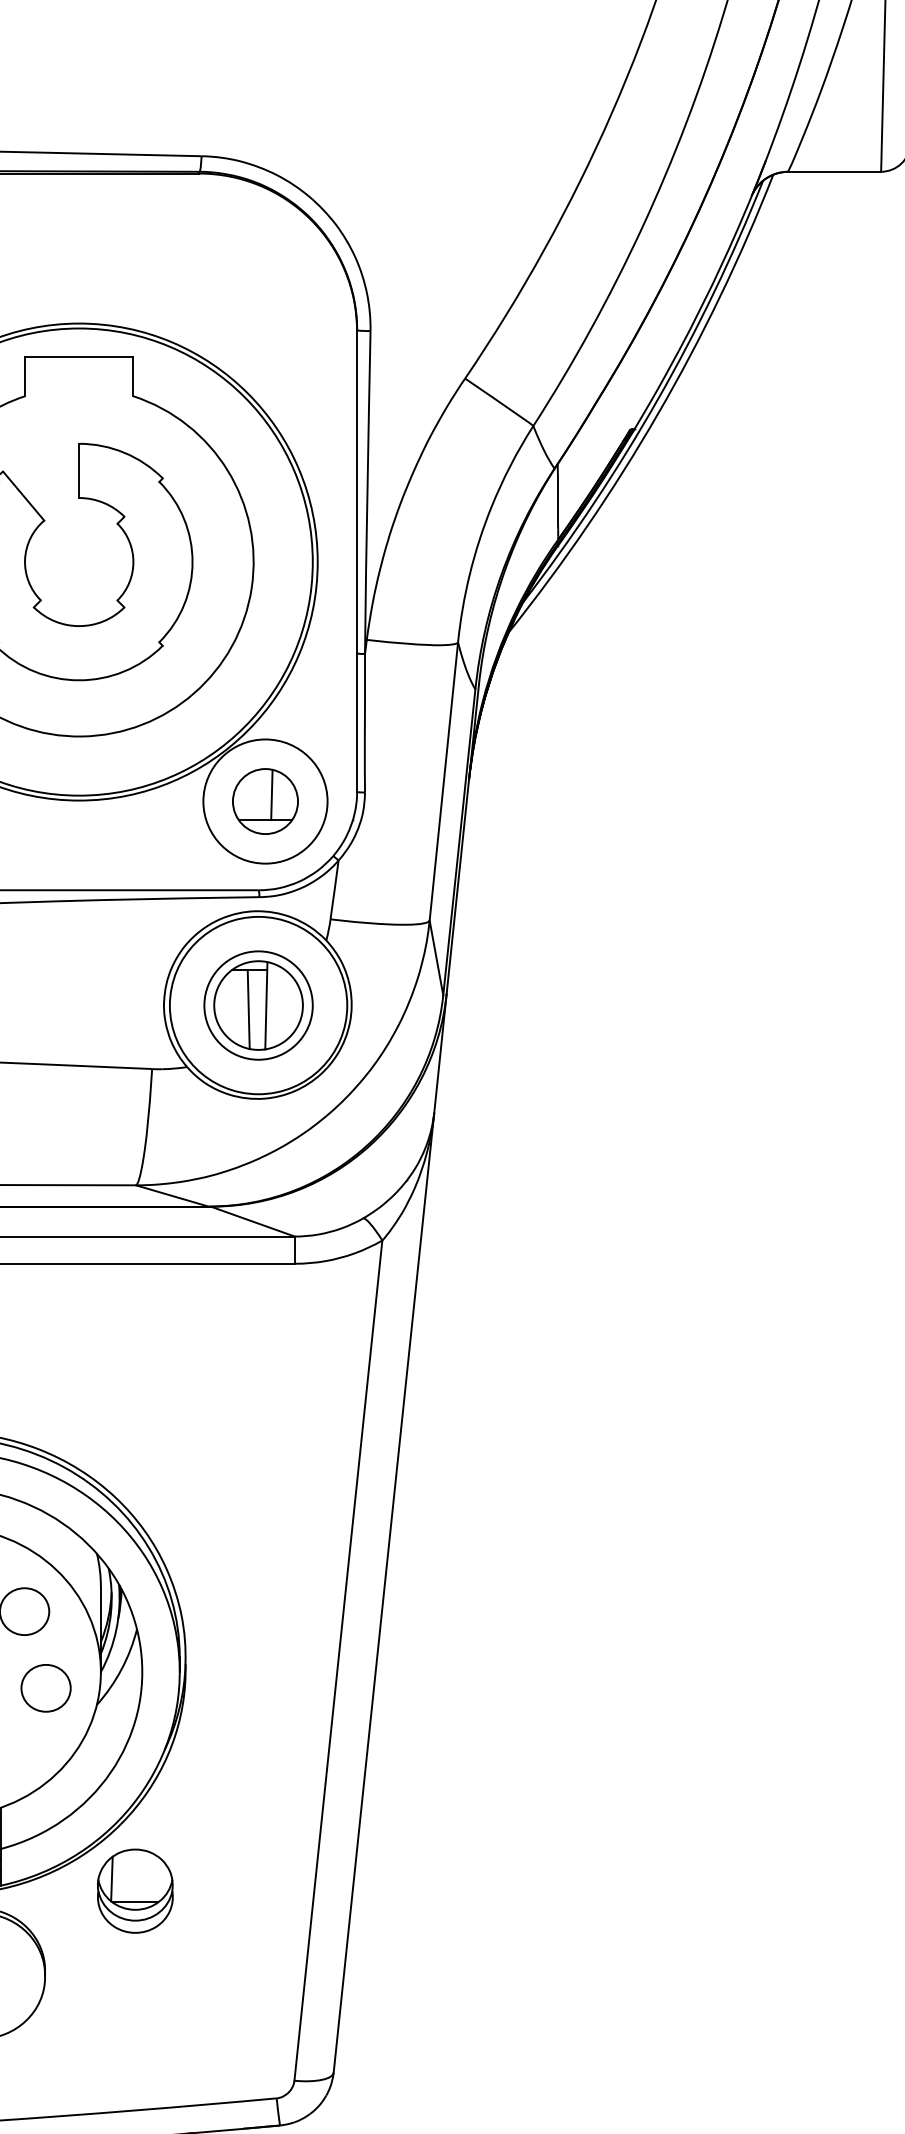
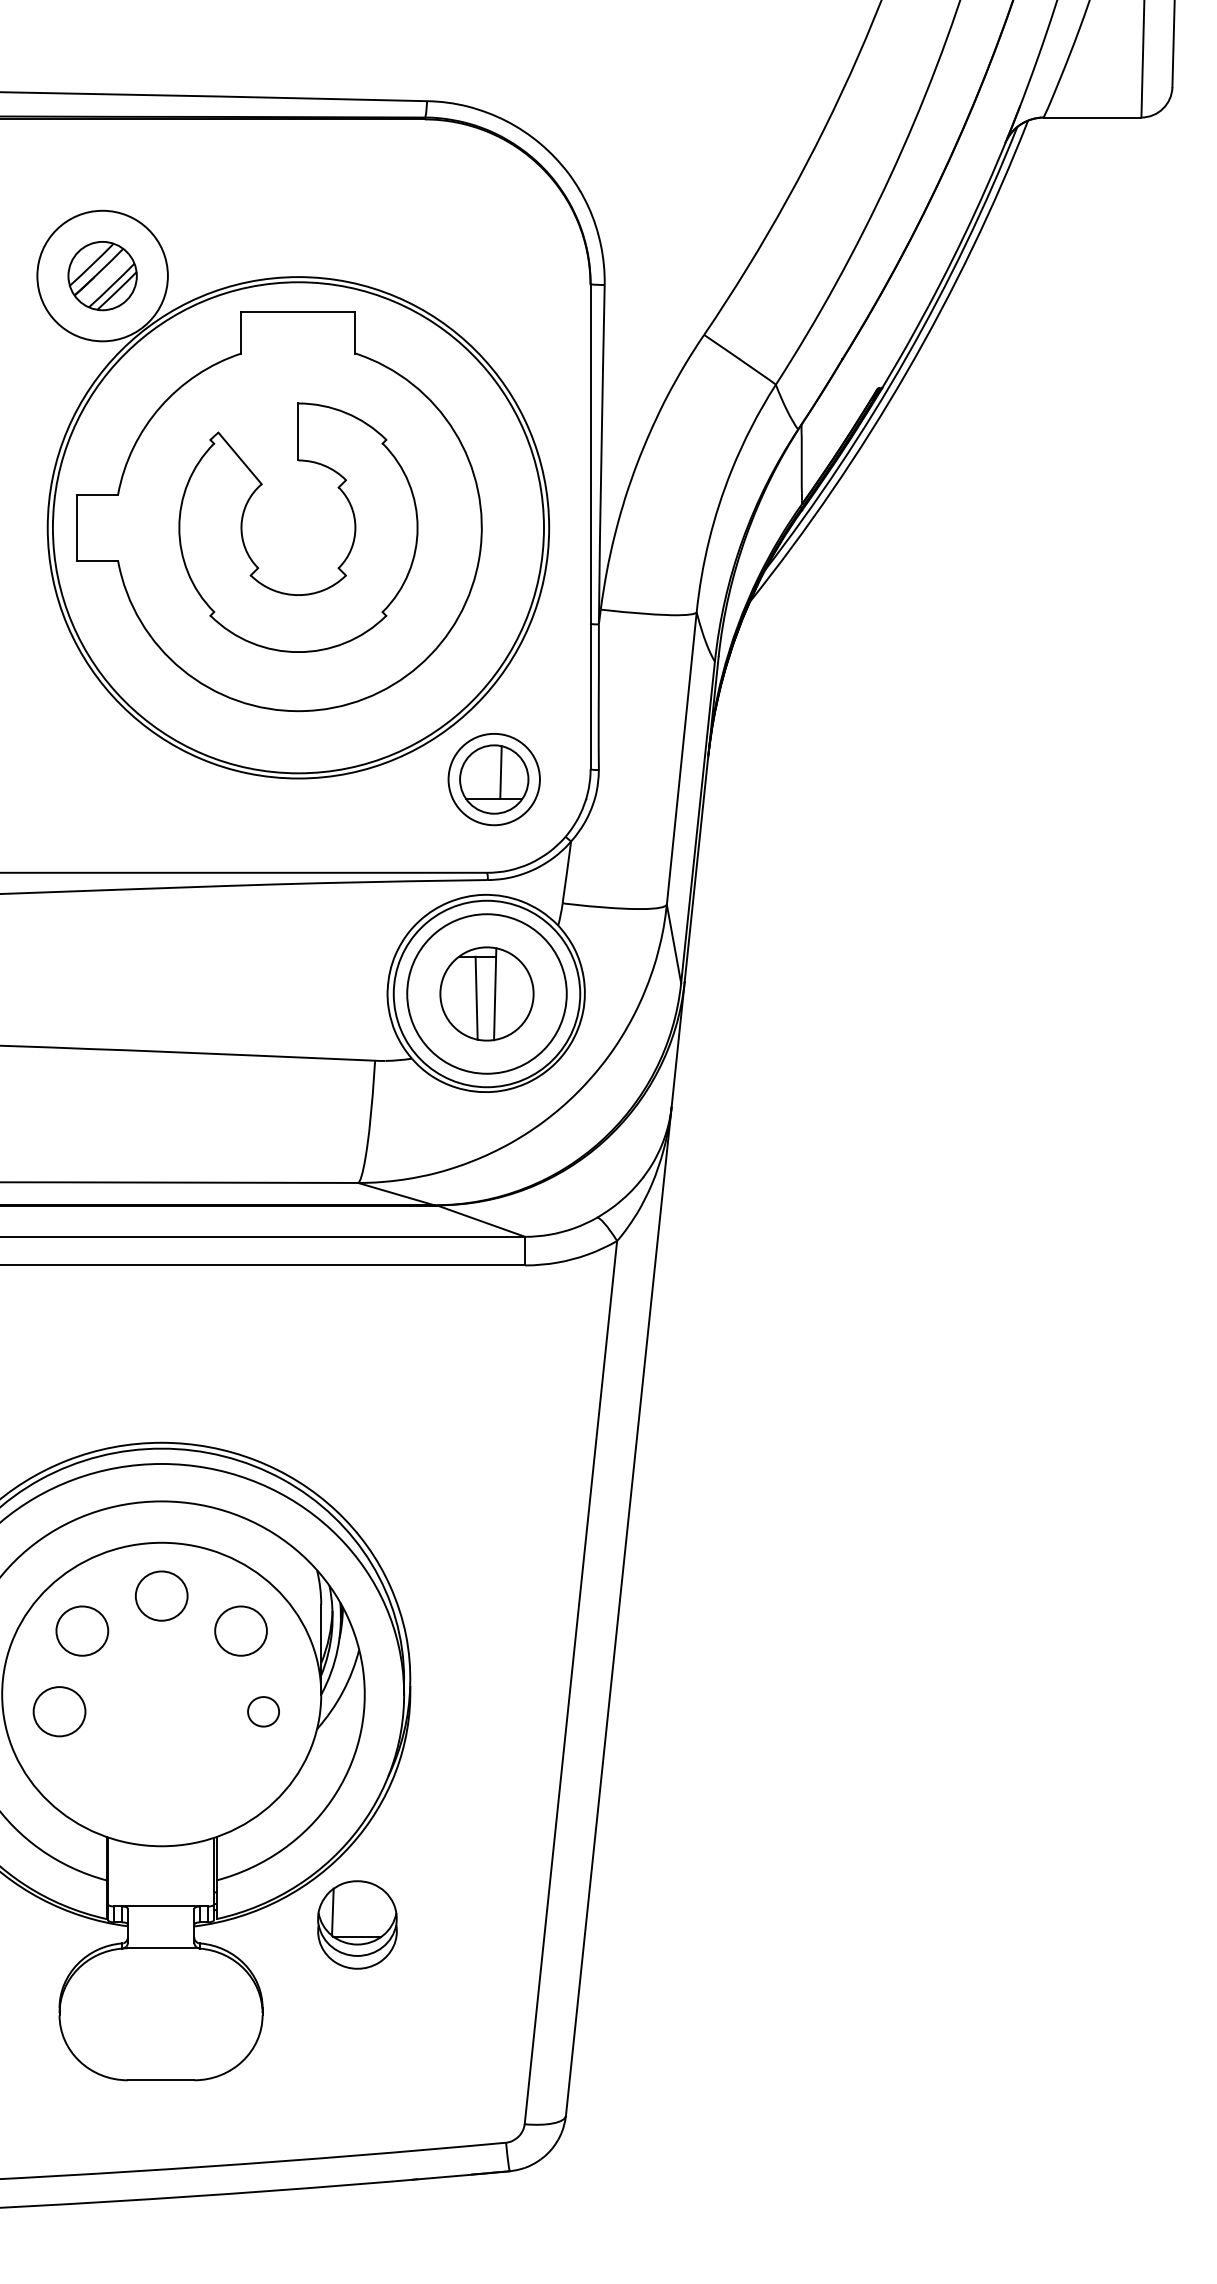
circle: (265, 801) -> (494, 779), size x0.7
circle: (258, 1005) -> (486, 993), size x1.4
part: (45, 1688) -> (263, 1711), size x0.6

